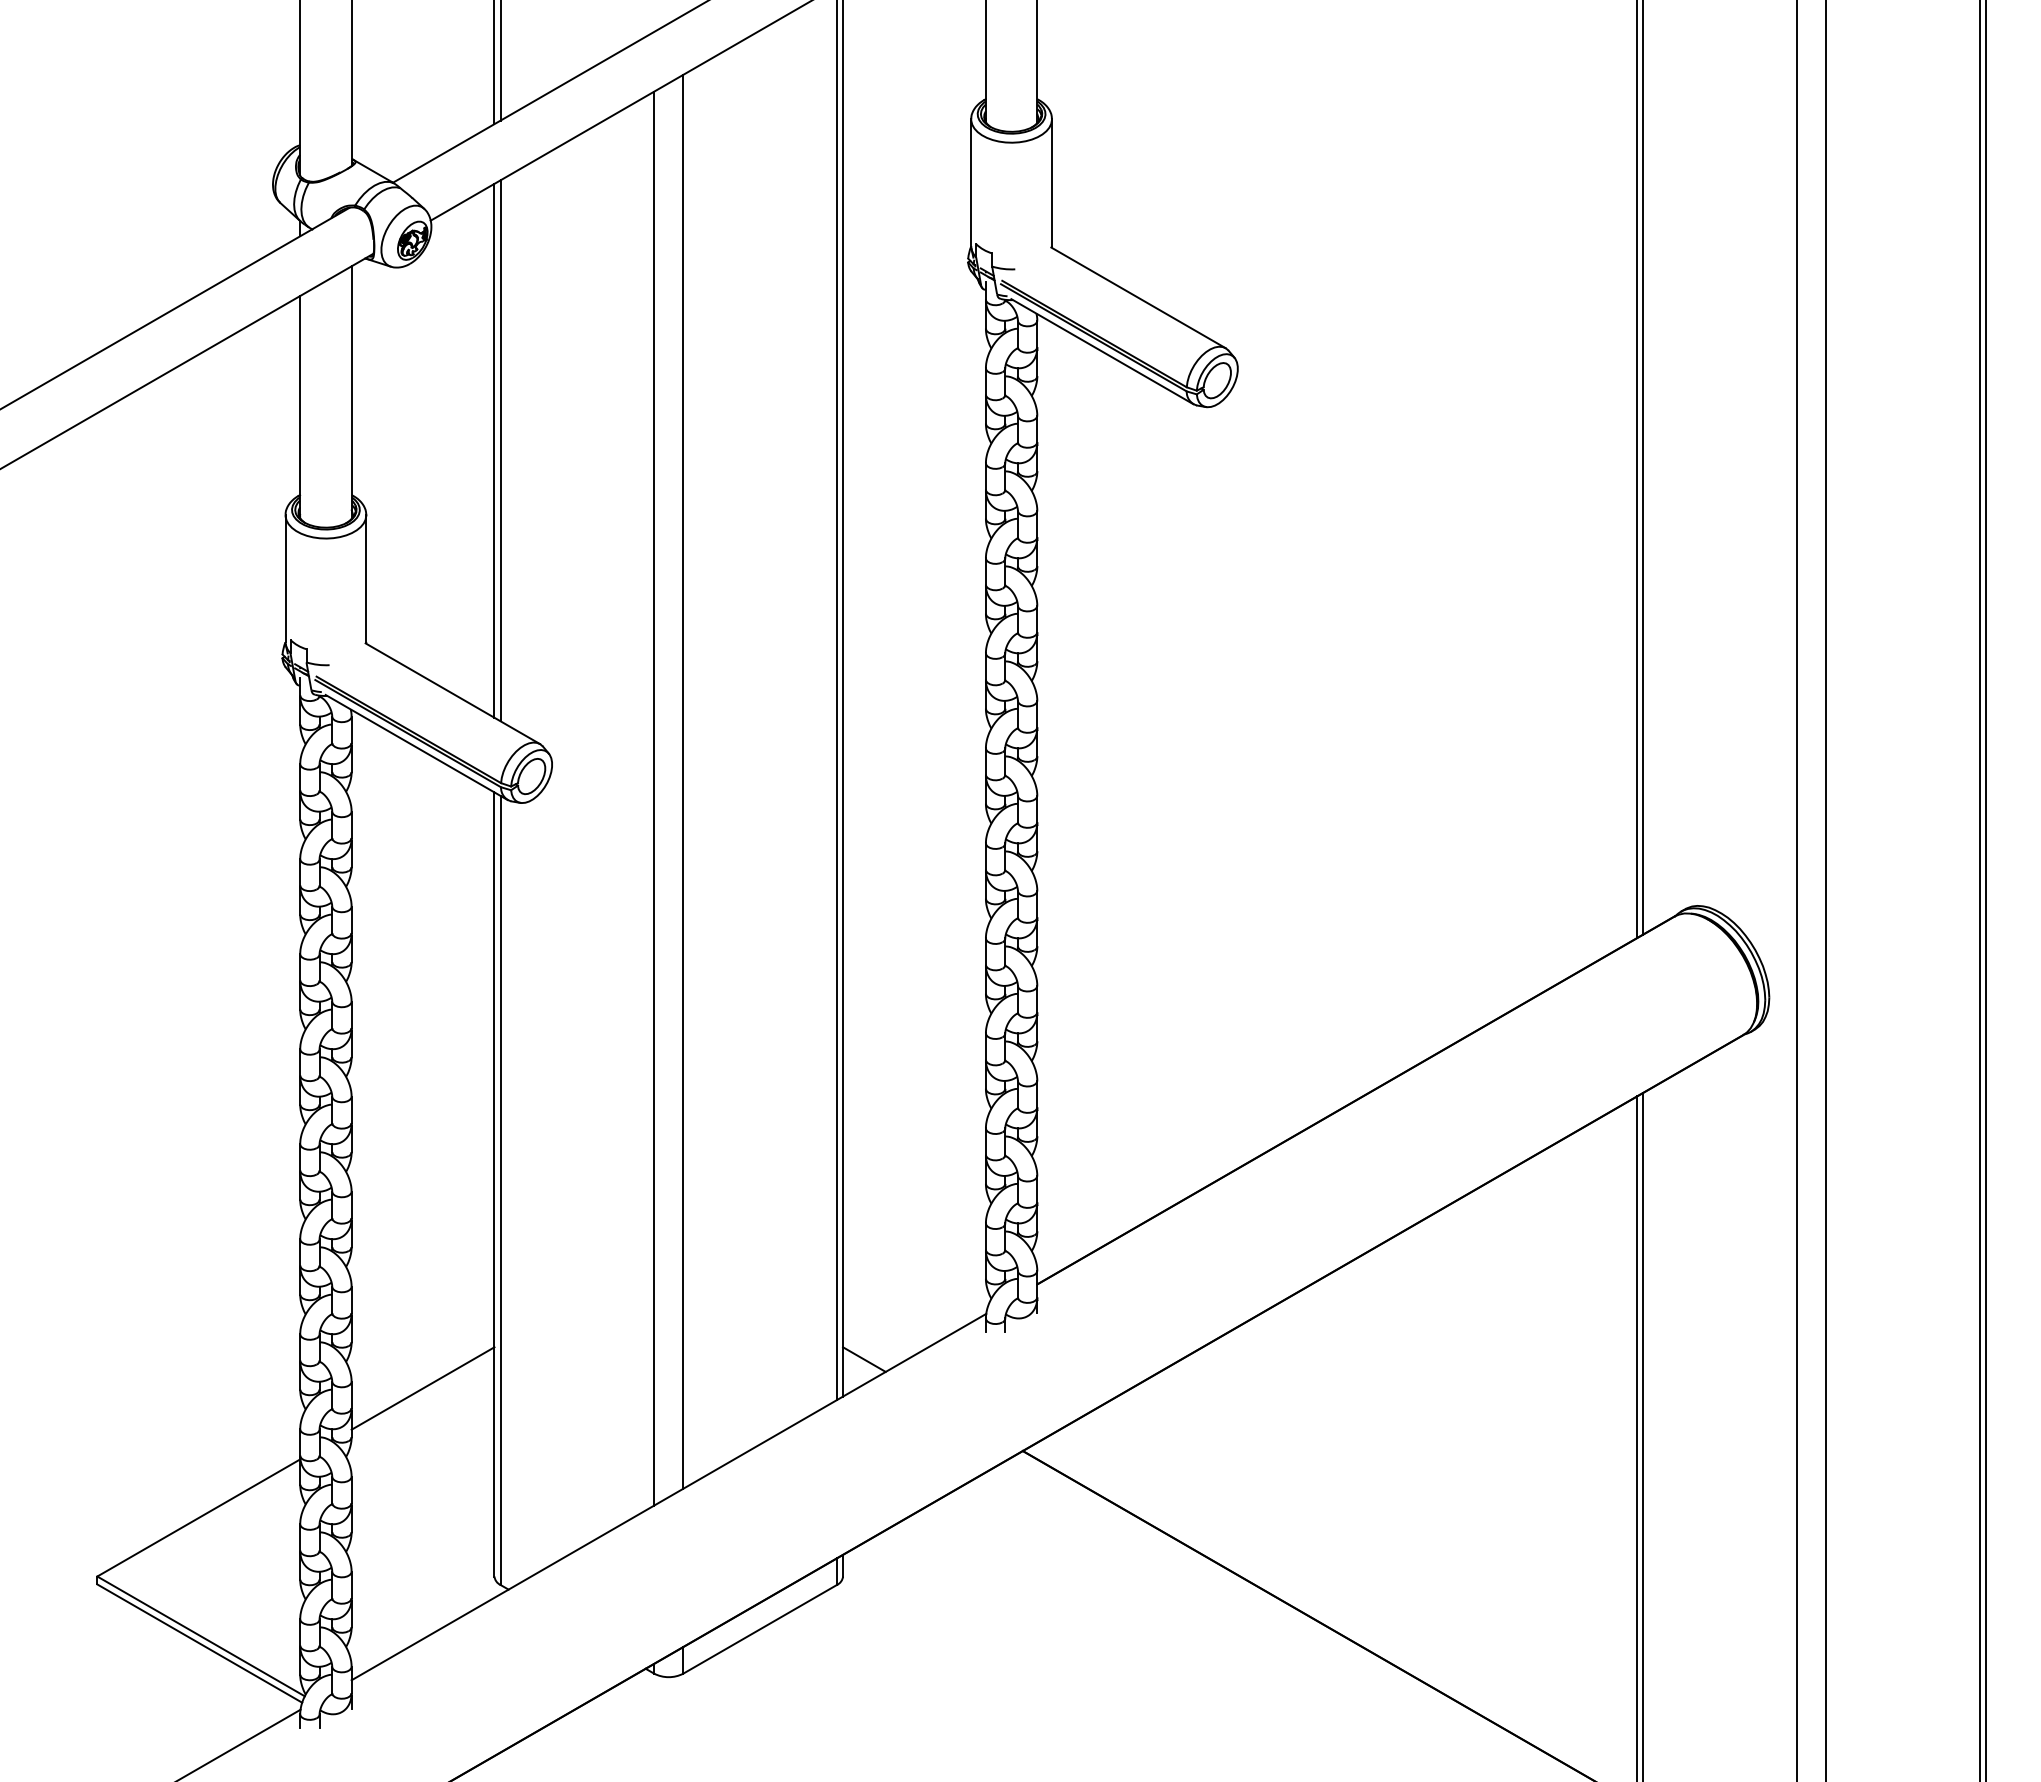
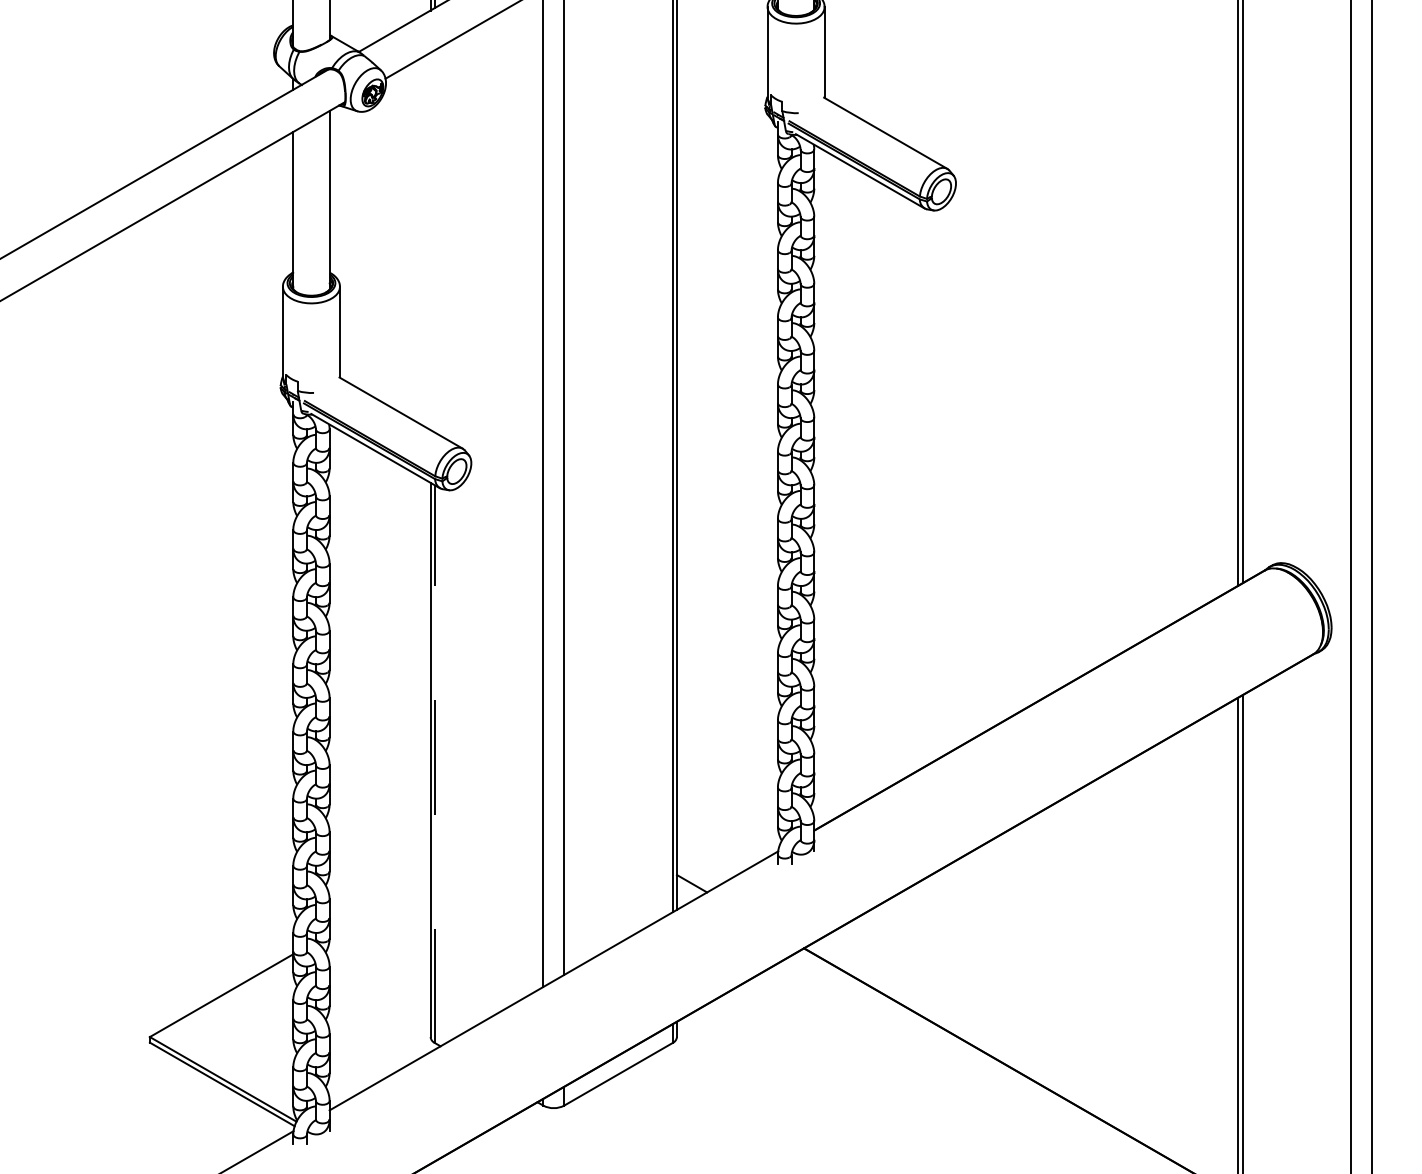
line: (494, 450) -> (430, 241), removed
line: (500, 450) -> (434, 241), removed
line: (500, 1190) -> (434, 764), solid -> dashed
line: (422, 1388) -> (379, 904), removed

